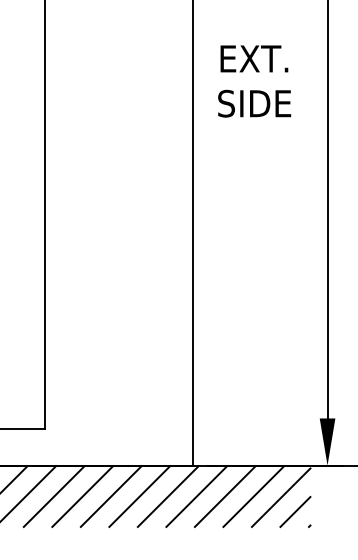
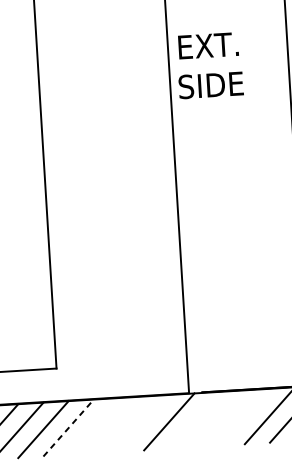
text: (254, 81) -> (209, 65), moved
line: (54, 496) -> (68, 427), solid -> dashed
line: (82, 496) -> (93, 426), removed
line: (110, 496) -> (118, 424), removed
line: (139, 496) -> (143, 423), removed
line: (196, 496) -> (194, 420), removed
line: (224, 496) -> (218, 418), removed
line: (253, 496) -> (244, 417), removed

